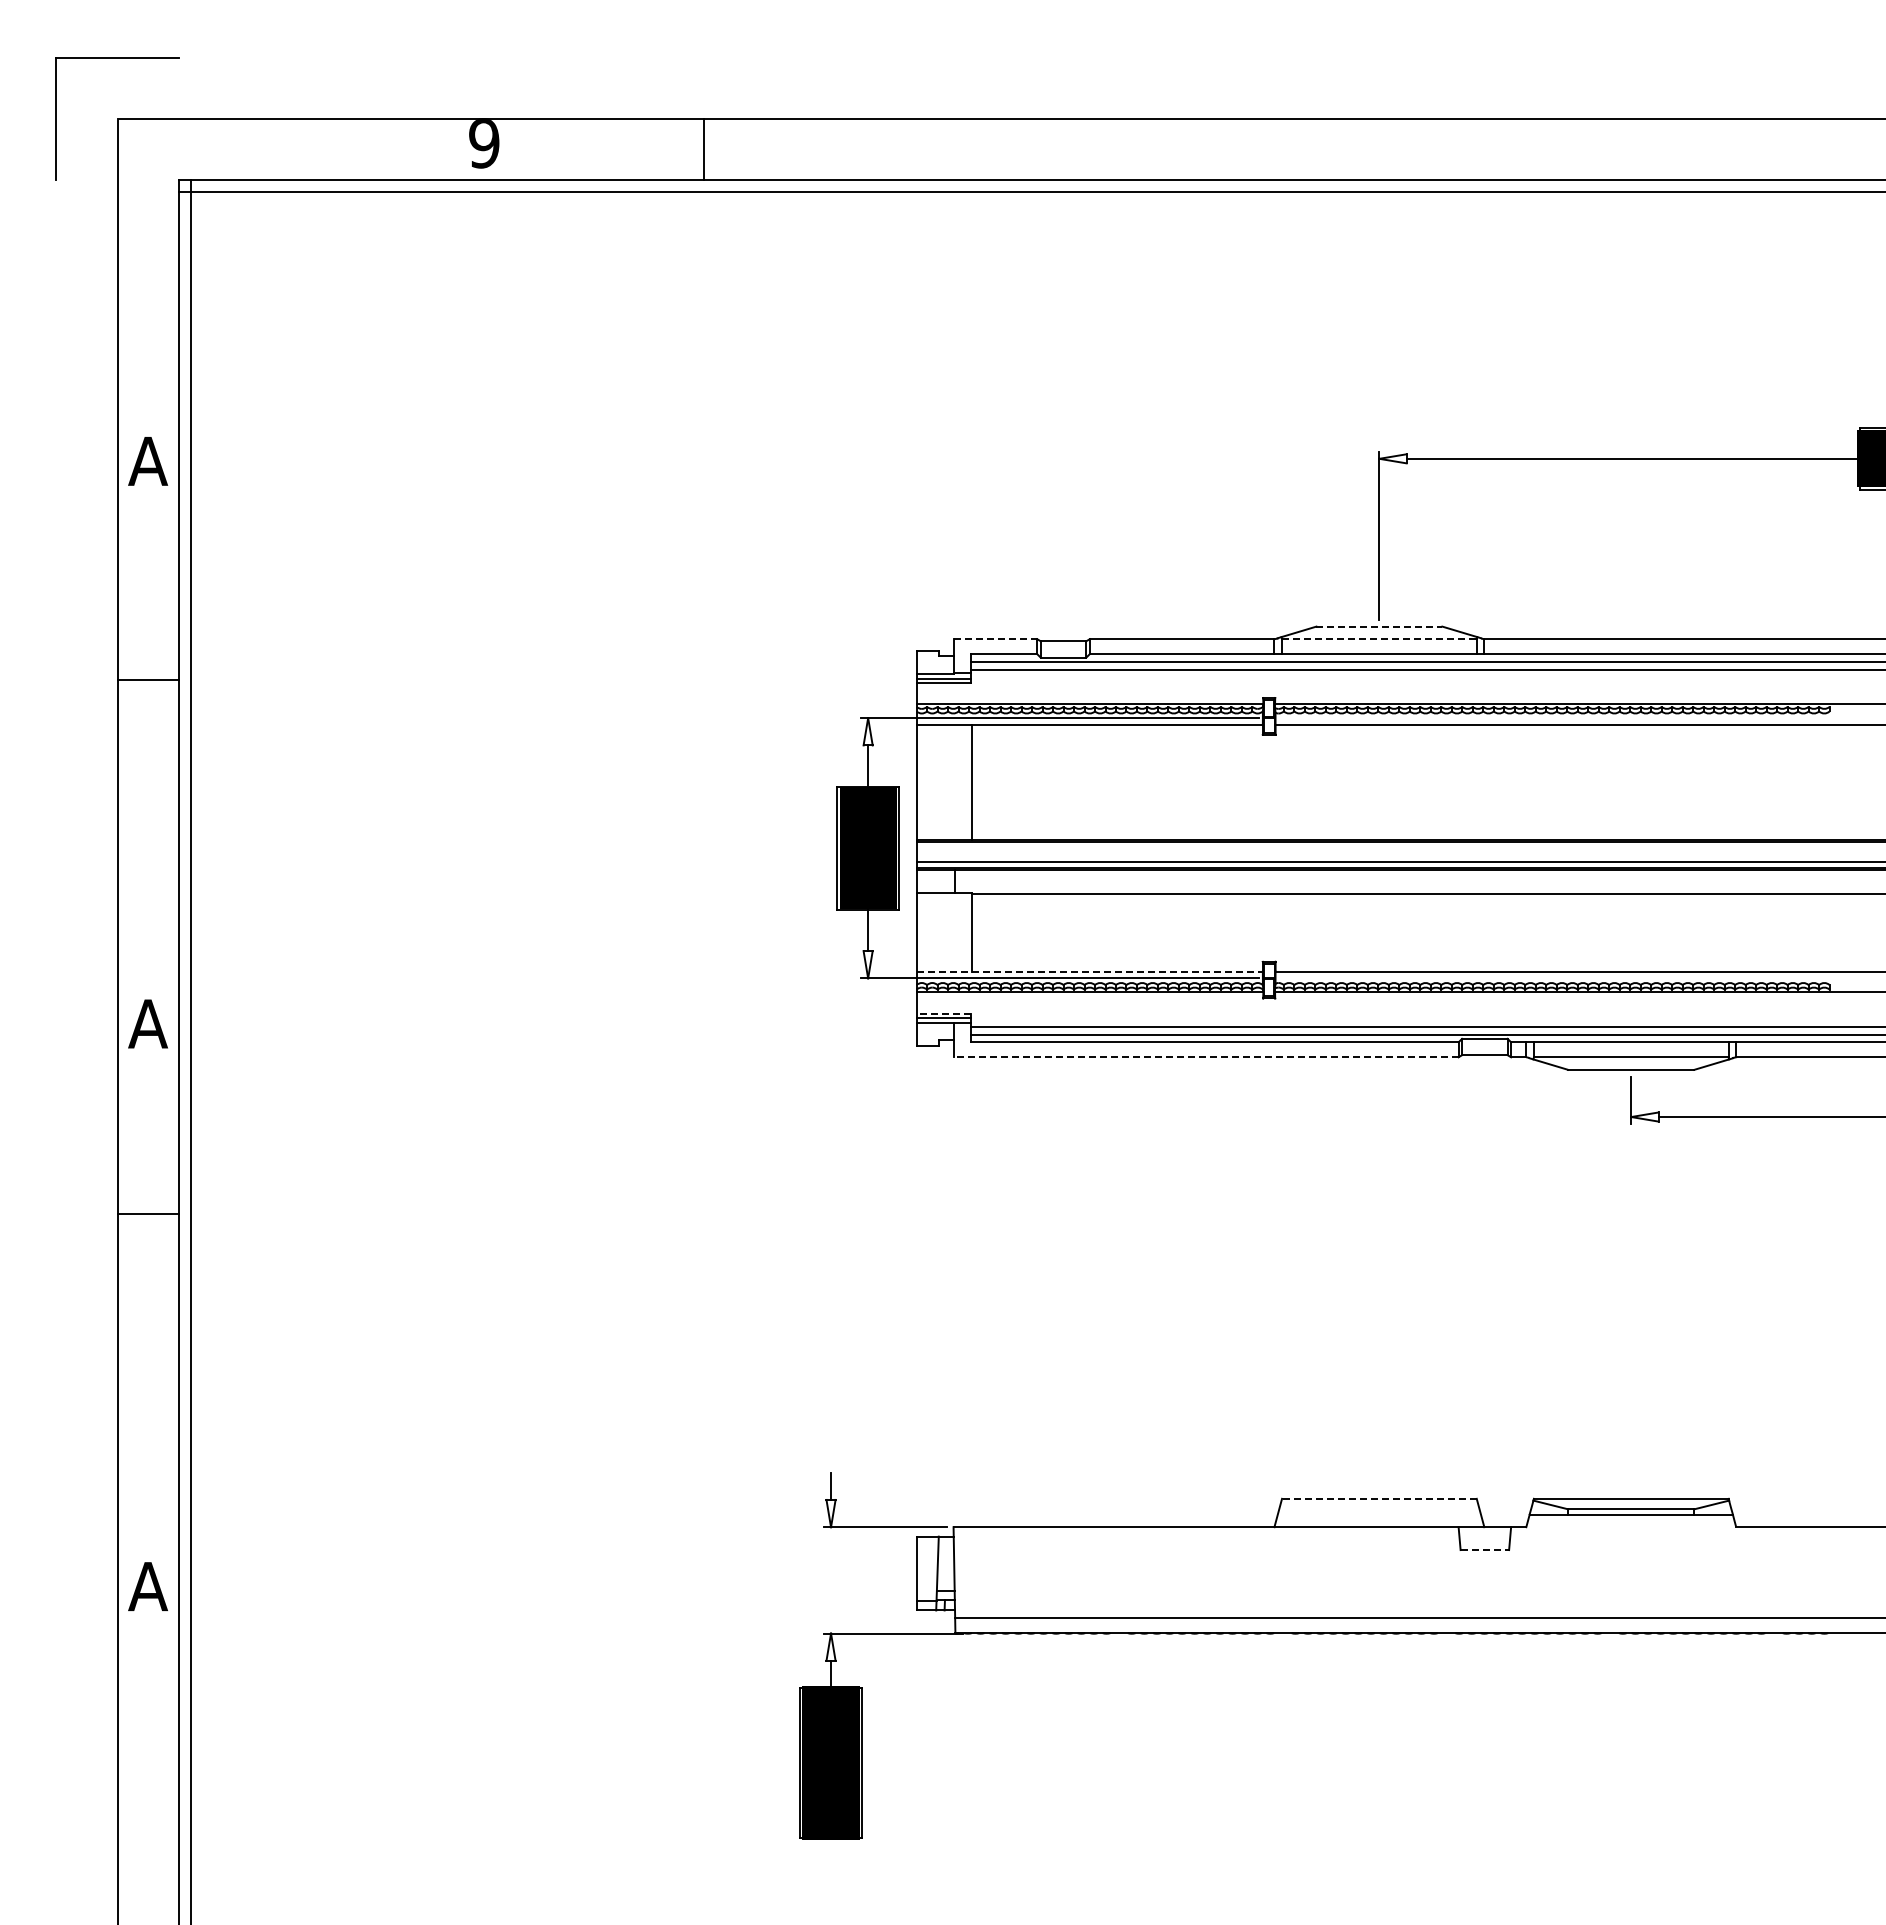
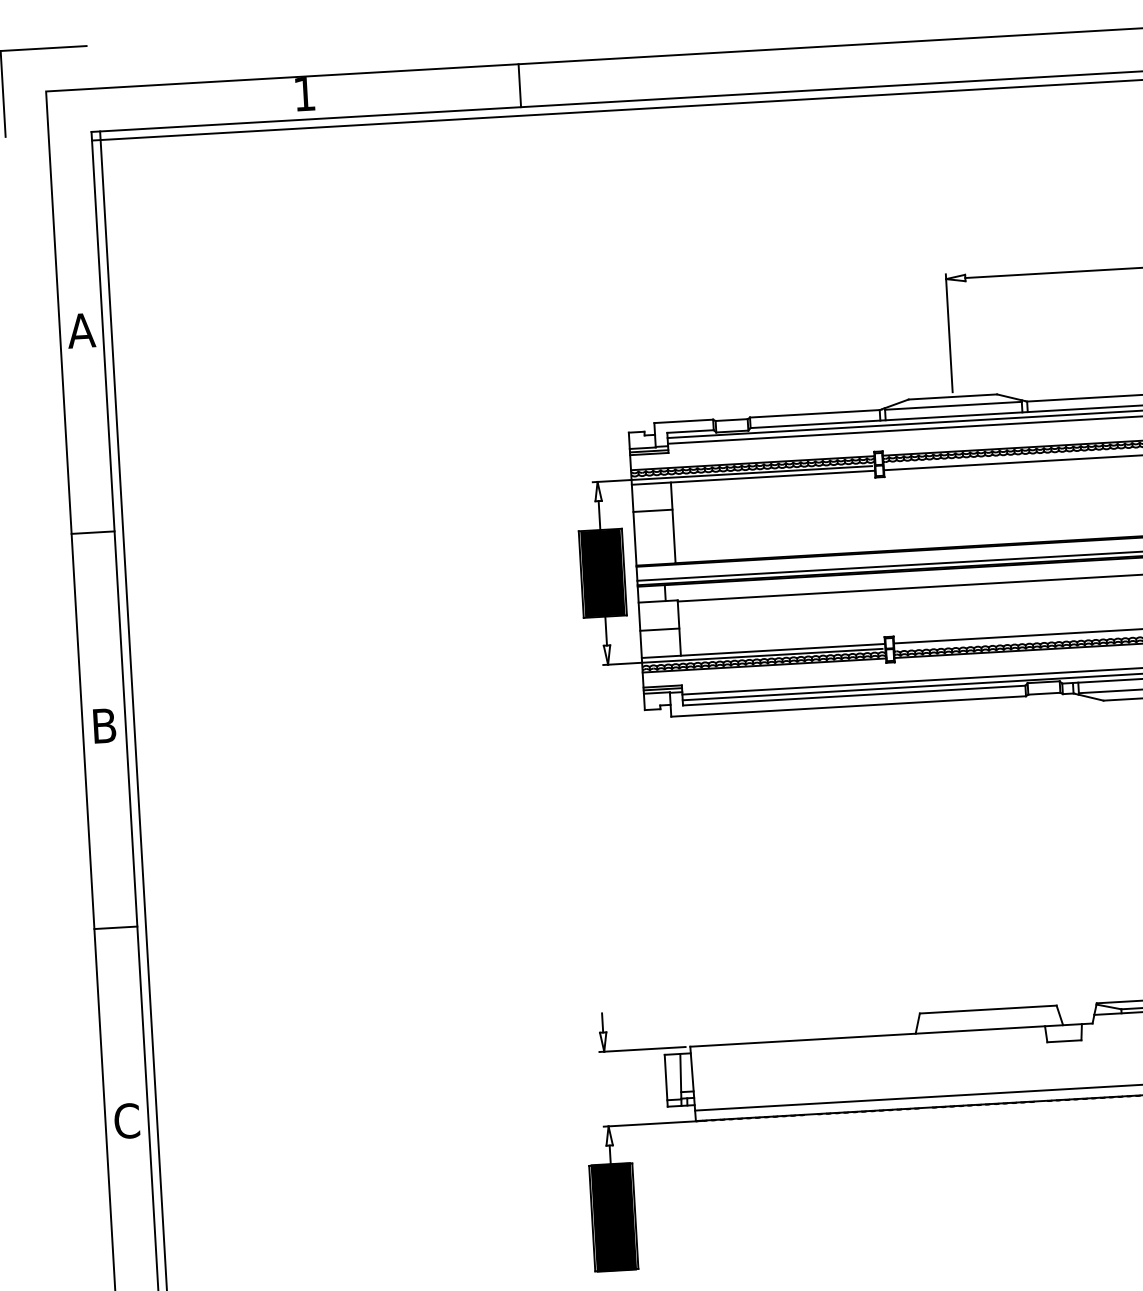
text: (484, 144) -> (304, 94), 9 -> 1
line: (704, 149) -> (520, 85), moved
line: (1379, 626) -> (952, 396), dashed -> solid
line: (995, 639) -> (683, 421), dashed -> solid
line: (1379, 639) -> (953, 406), dashed -> solid
line: (147, 679) -> (92, 532), moved
line: (944, 763) -> (653, 510), added
line: (944, 932) -> (659, 629), added
line: (1090, 971) -> (763, 650), dashed -> solid
line: (943, 1013) -> (662, 686), dashed -> solid
text: (148, 1023) -> (104, 725), A -> B
line: (1206, 1057) -> (848, 706), dashed -> solid
line: (147, 1214) -> (115, 927), moved
line: (1378, 1498) -> (987, 1009), dashed -> solid
line: (1485, 1550) -> (1064, 1041), dashed -> solid
text: (147, 1586) -> (126, 1121), A -> C

